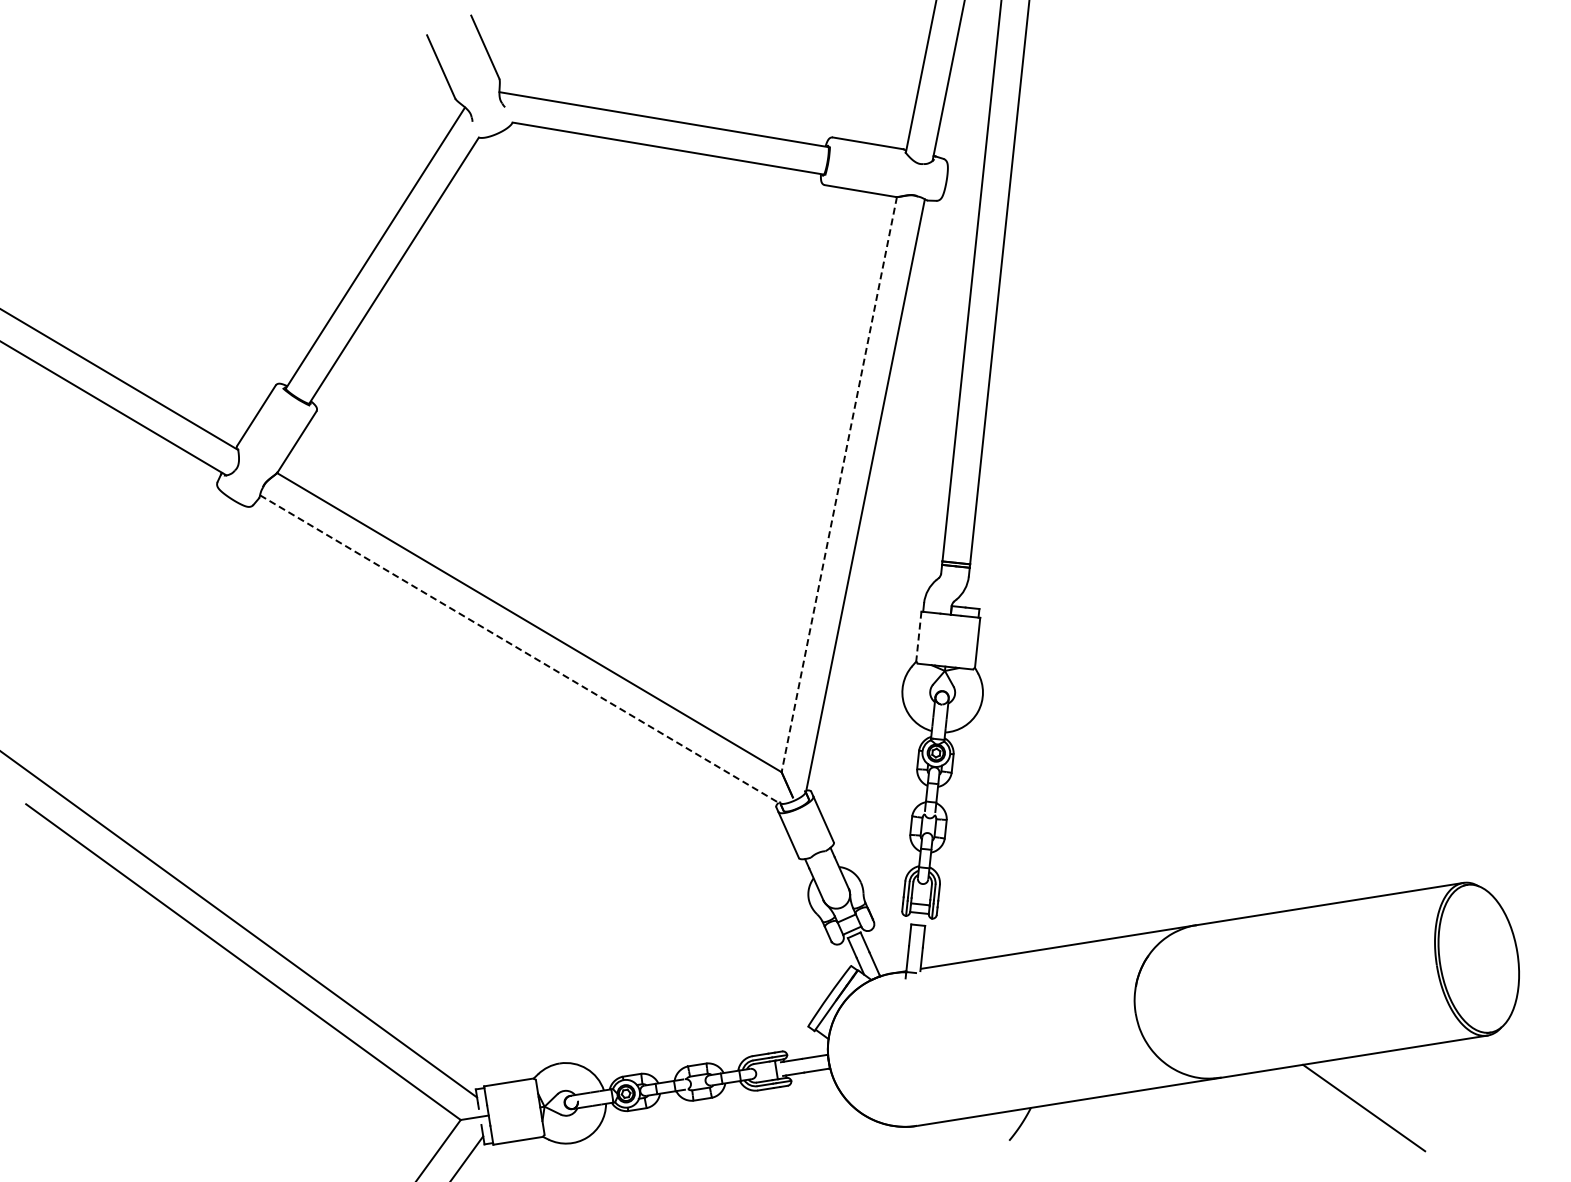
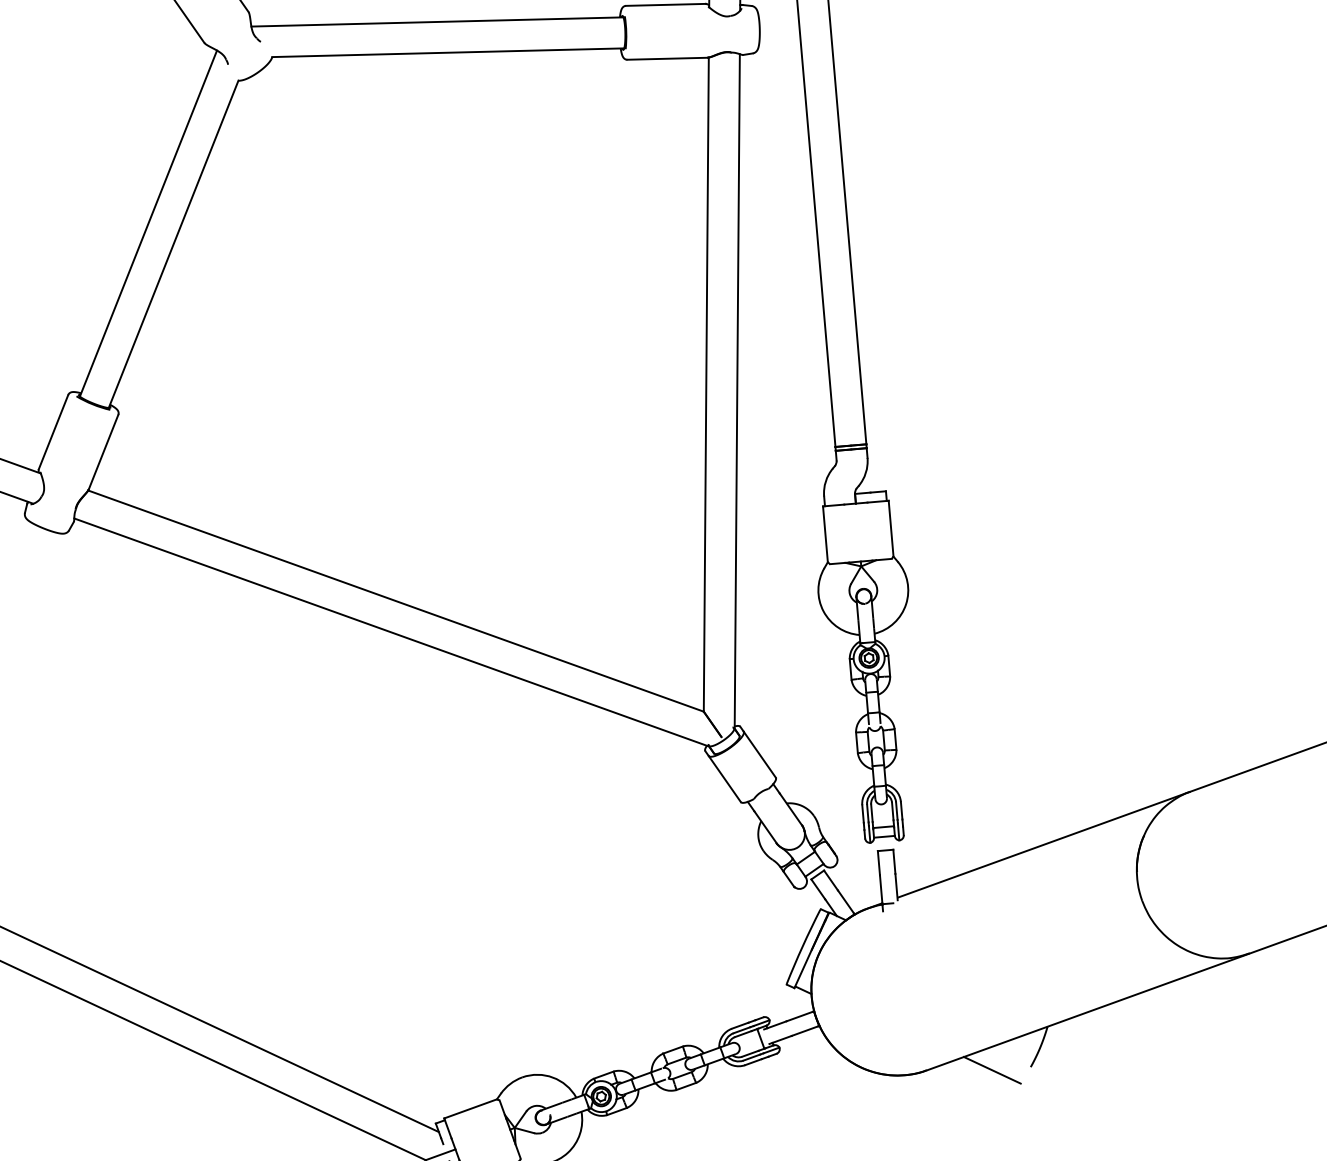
line: (839, 485) -> (706, 385), dashed -> solid
line: (918, 637) -> (825, 535), dashed -> solid
line: (520, 649) -> (391, 632), dashed -> solid
line: (974, 1136) -> (991, 1069), added

